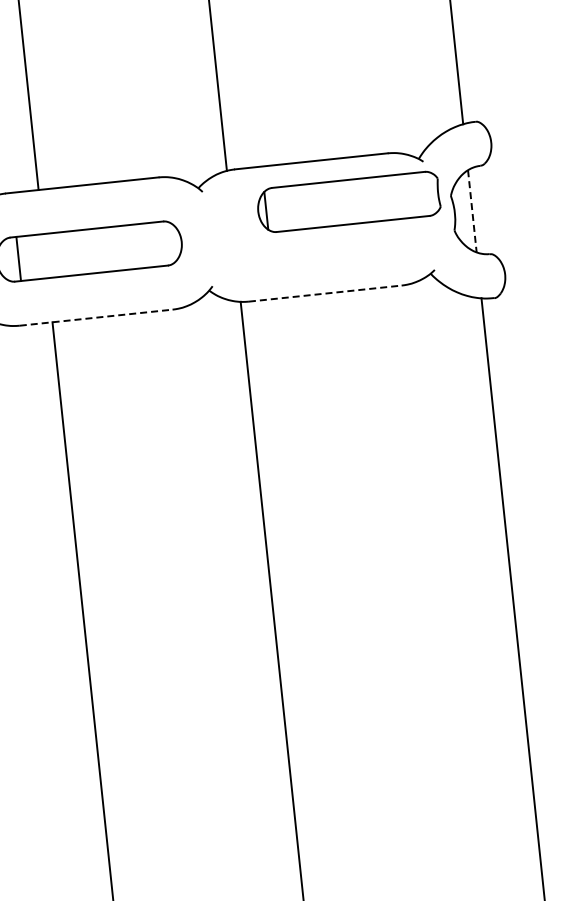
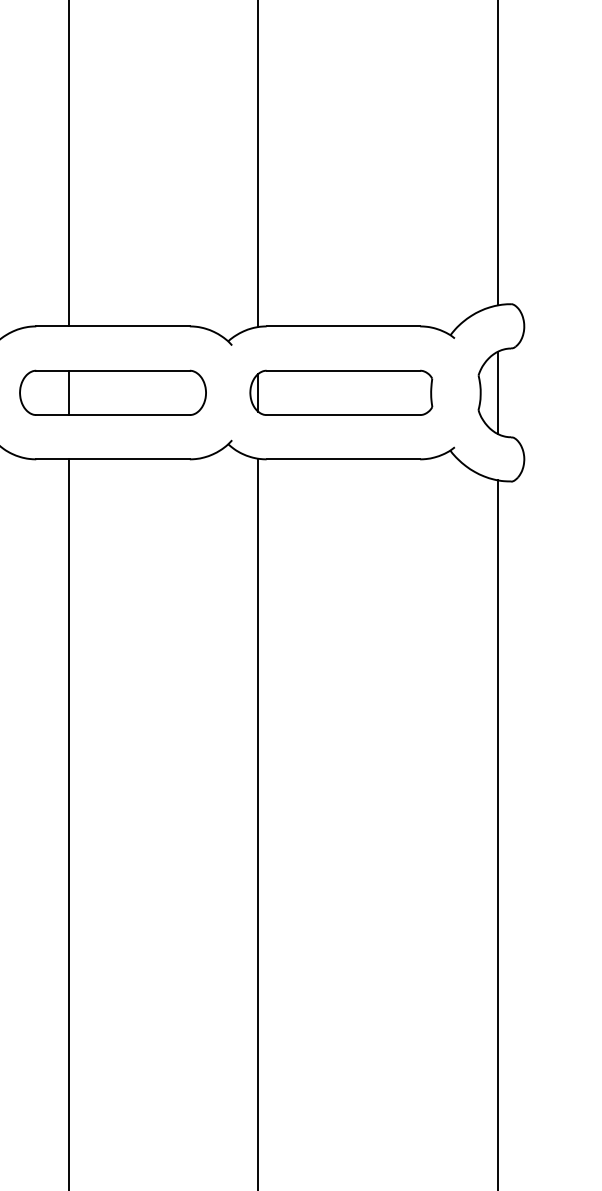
part: (348, 201) -> (341, 392), moved
line: (472, 211) -> (498, 393), dashed -> solid
line: (19, 258) -> (69, 392), moved
line: (325, 293) -> (343, 459), dashed -> solid
line: (96, 317) -> (113, 459), dashed -> solid

